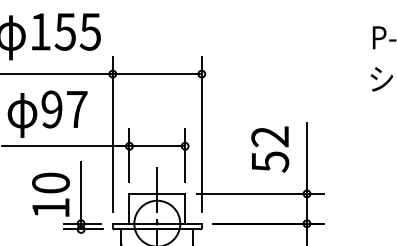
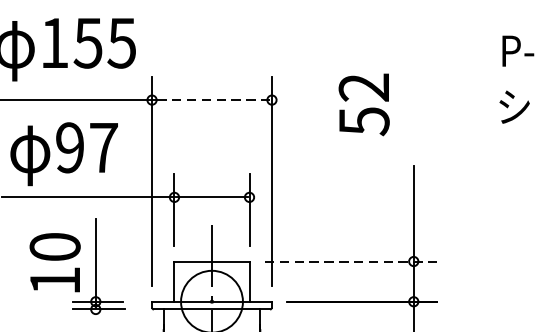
line: (156, 74) -> (210, 100), solid -> dashed
text: (270, 149) -> (364, 104), moved
line: (260, 193) -> (351, 261), solid -> dashed
part: (67, 197) -> (77, 266), moved

